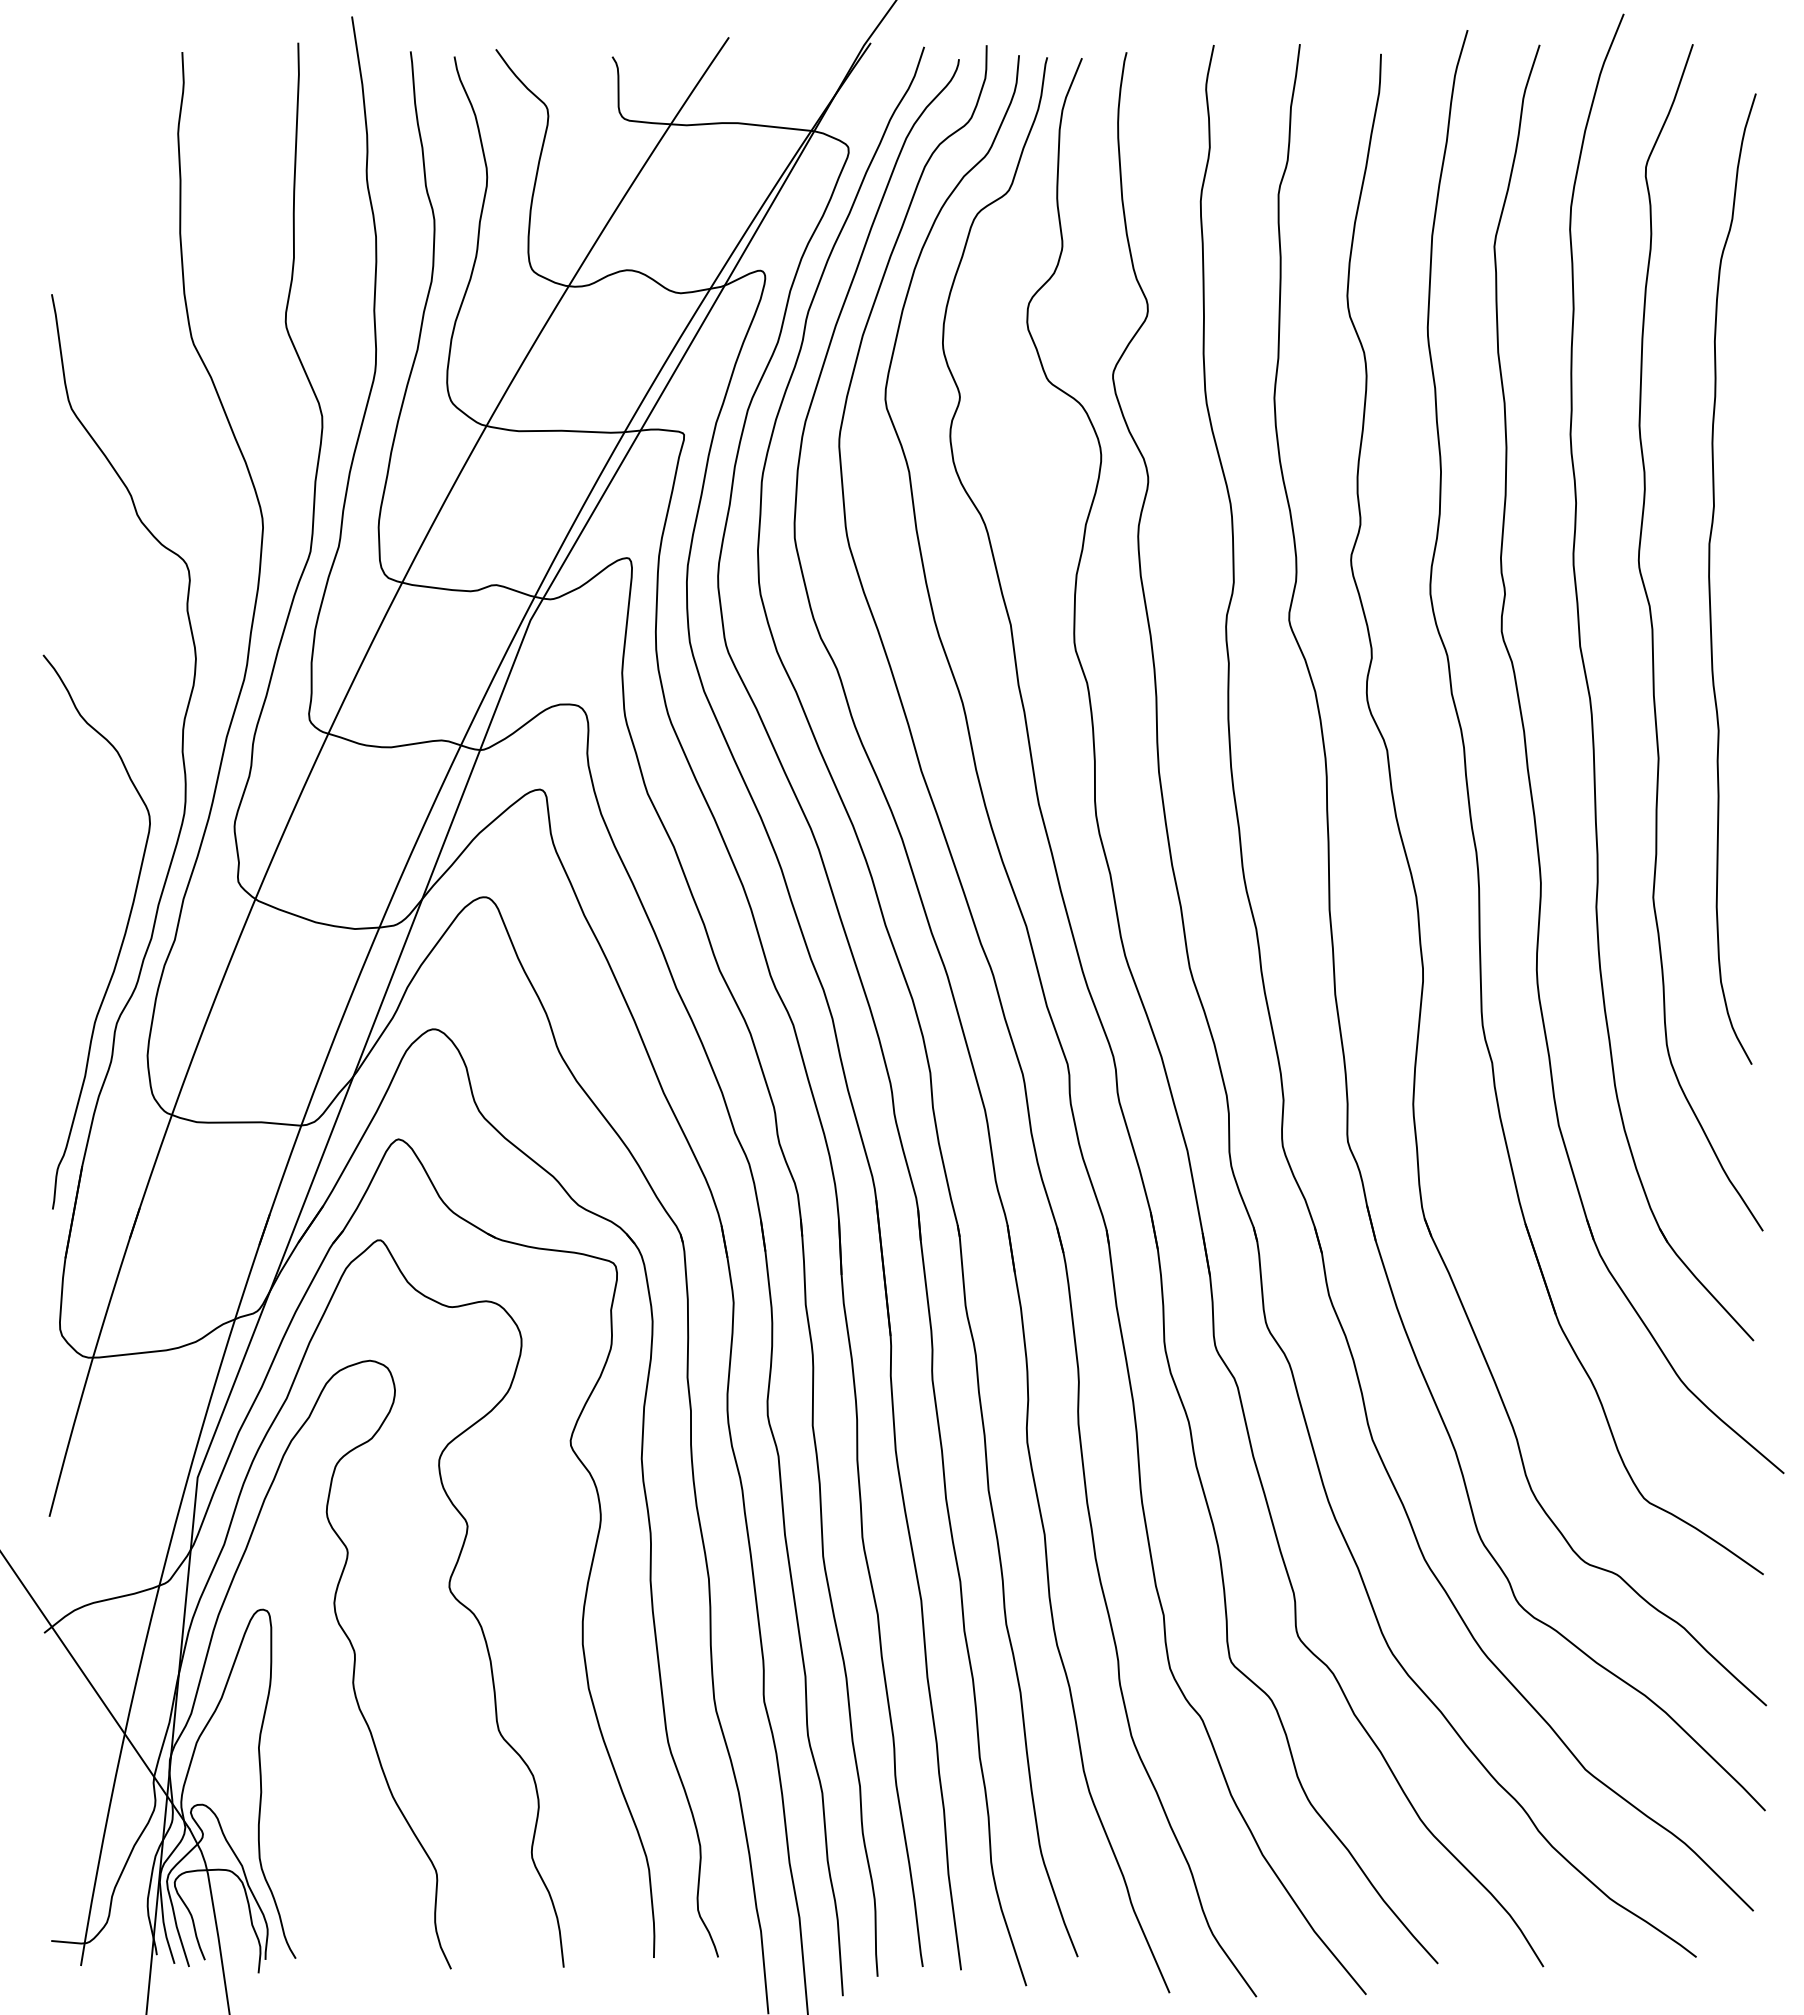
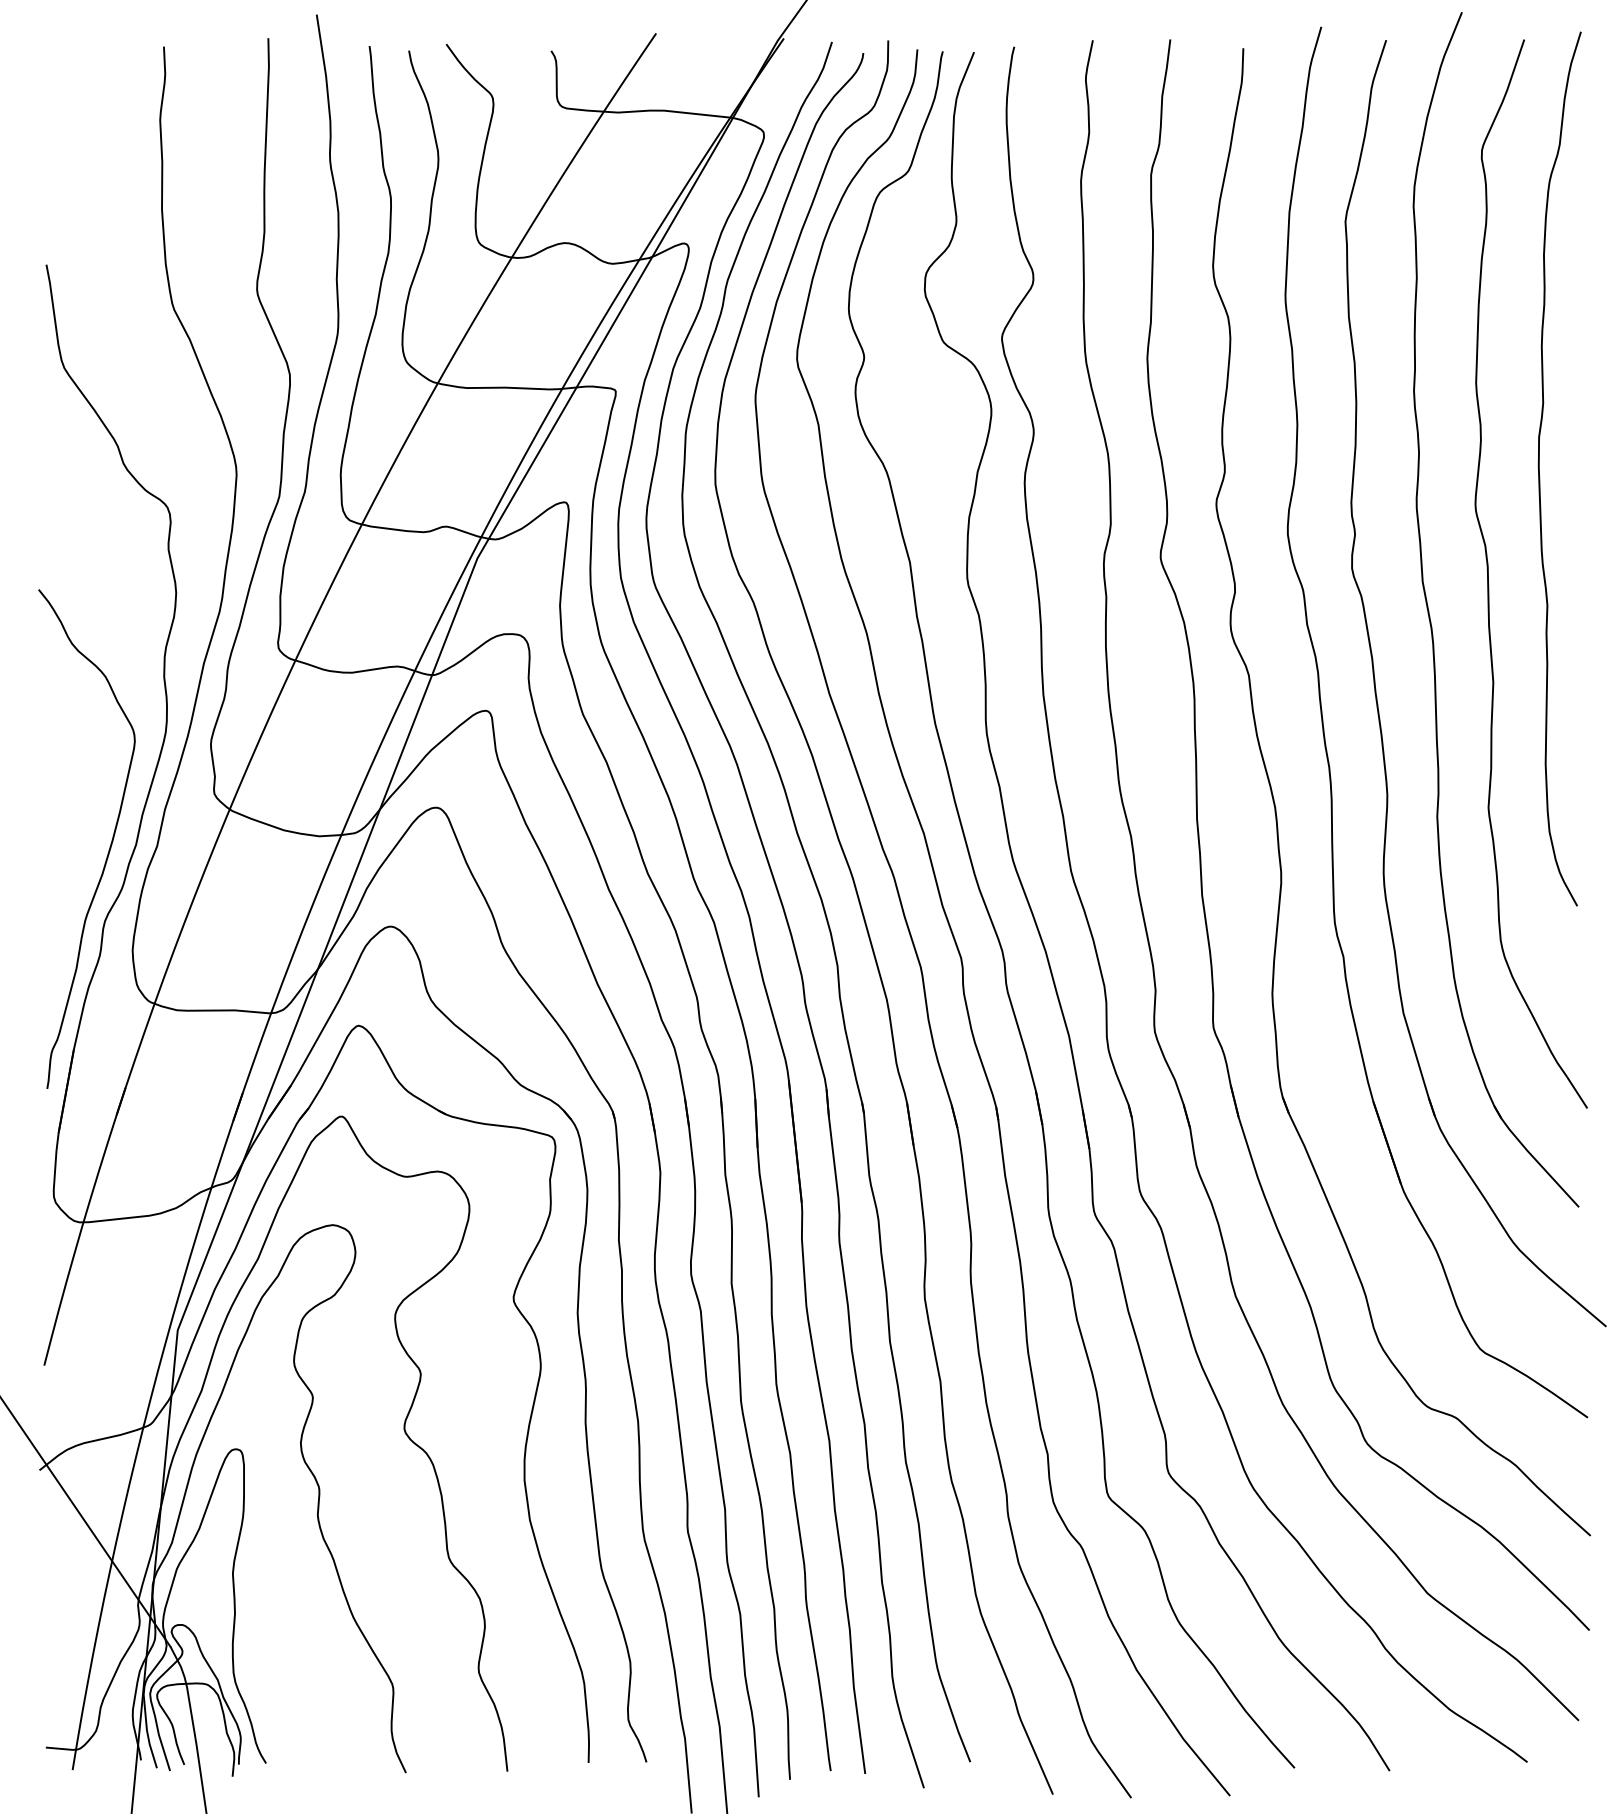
curve: (1710, 578) -> (1540, 468), moved

